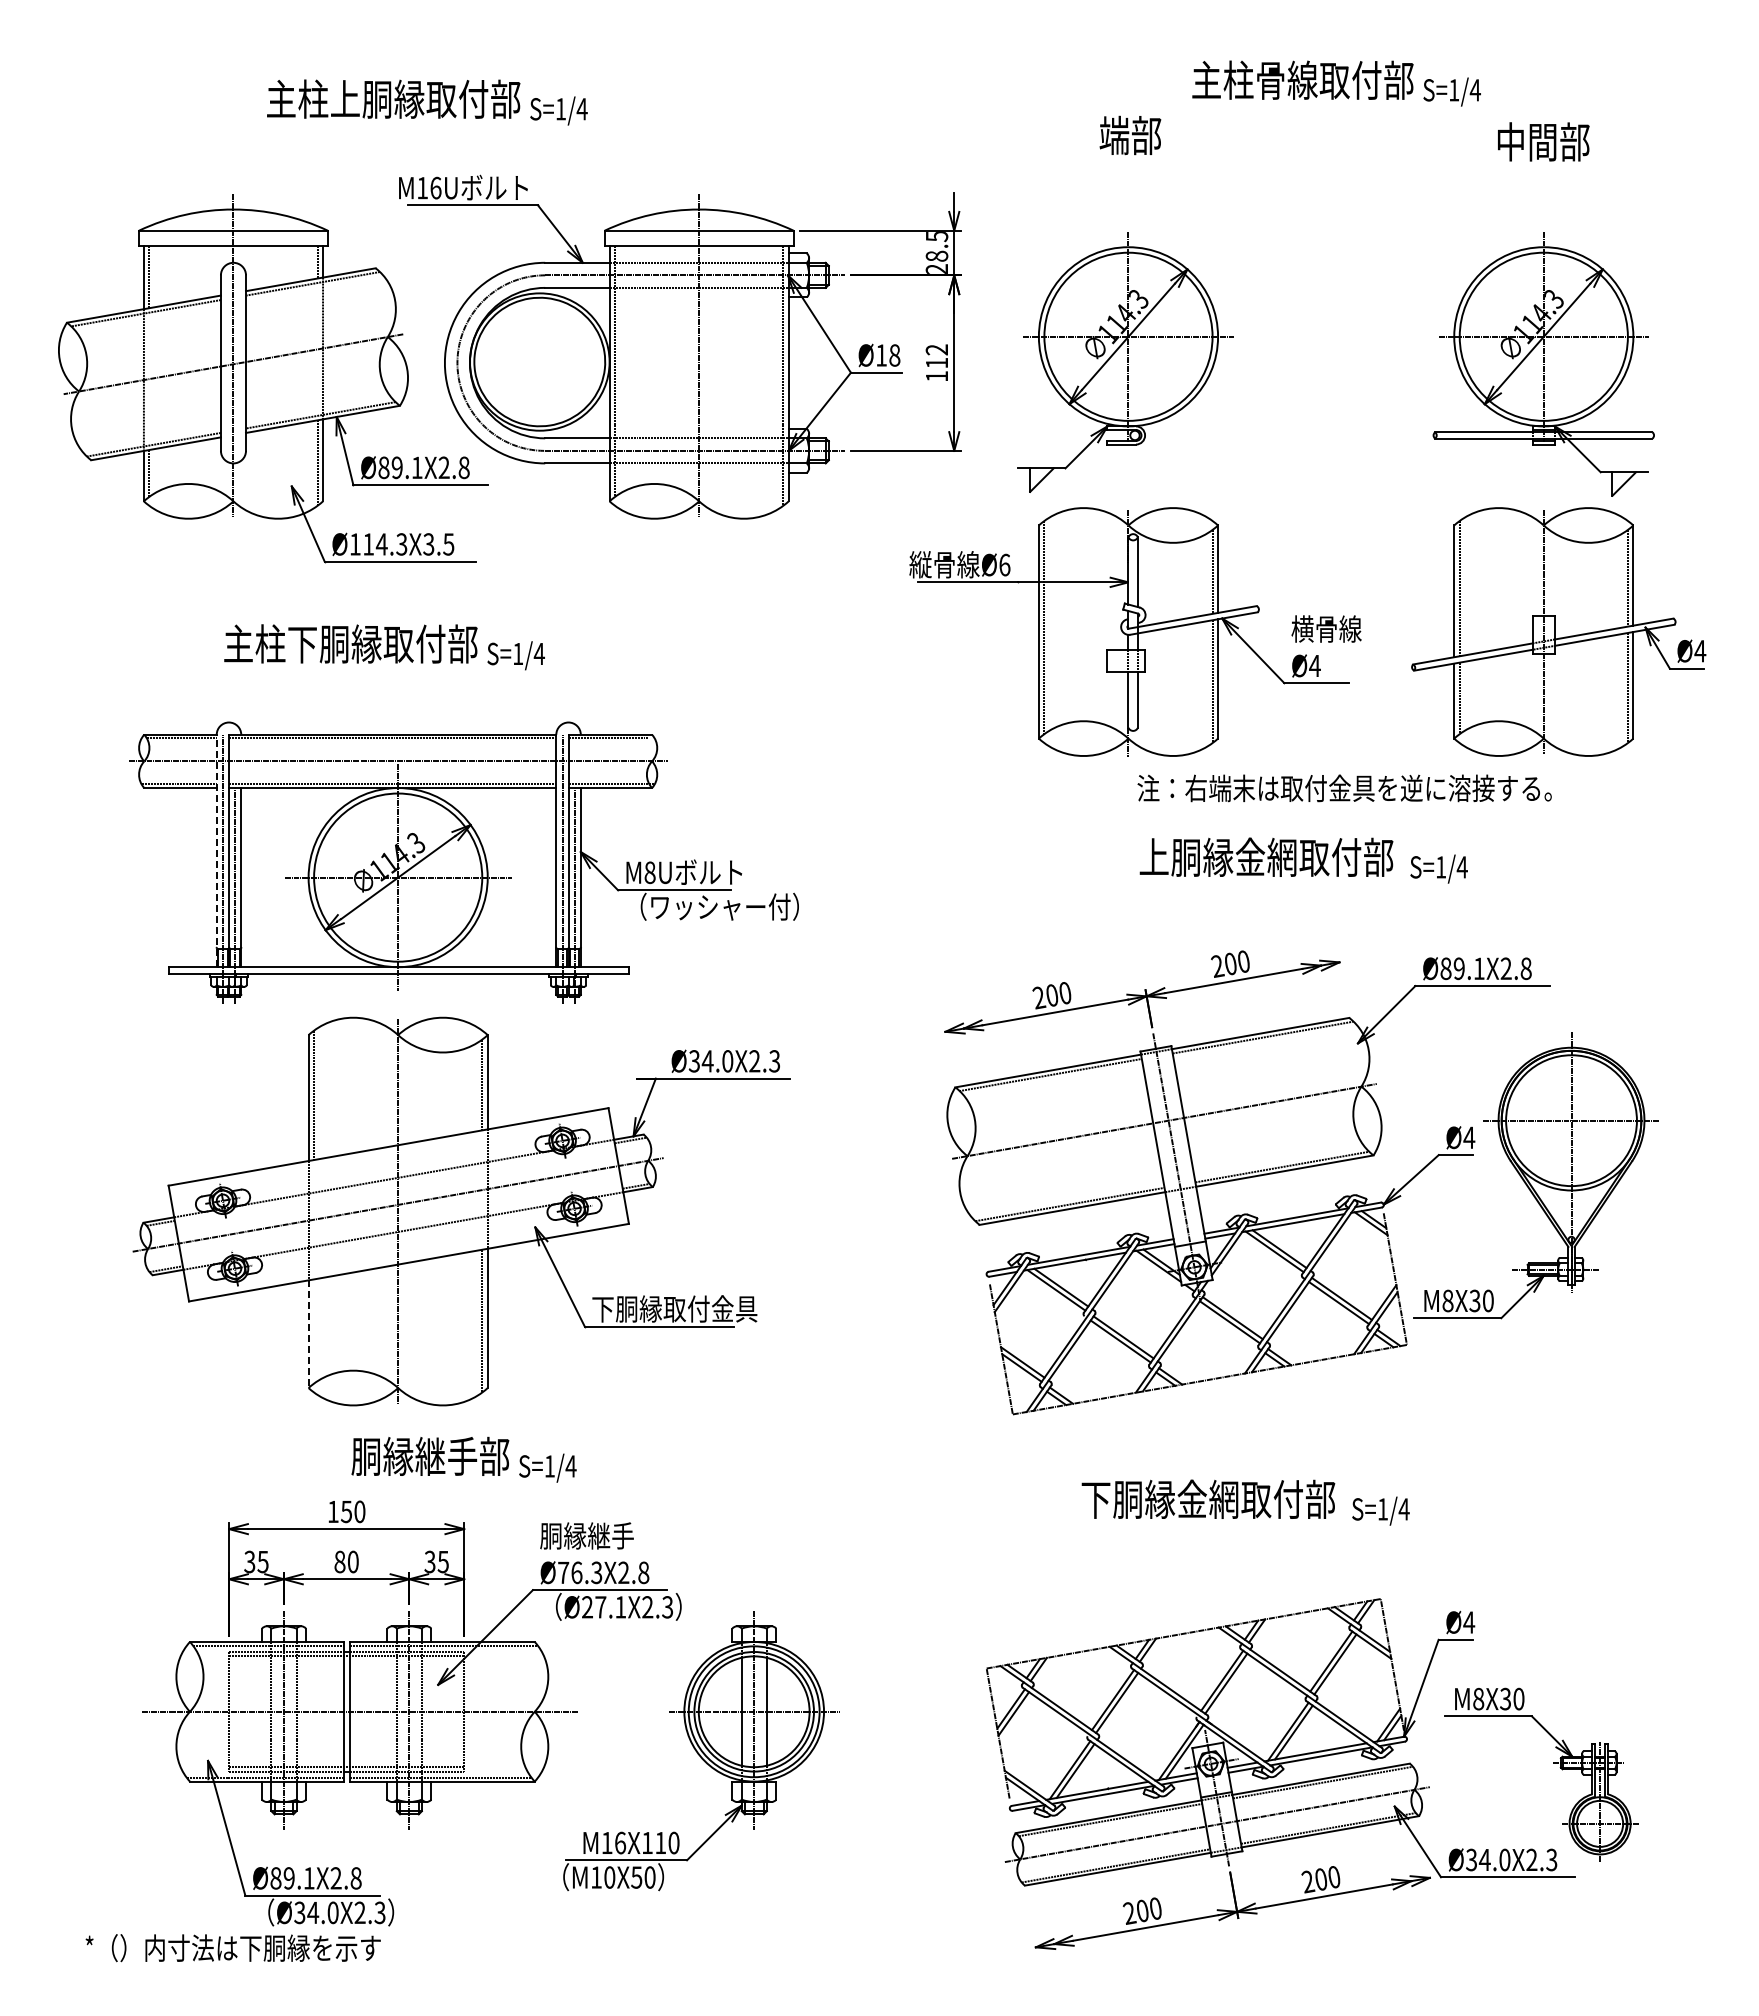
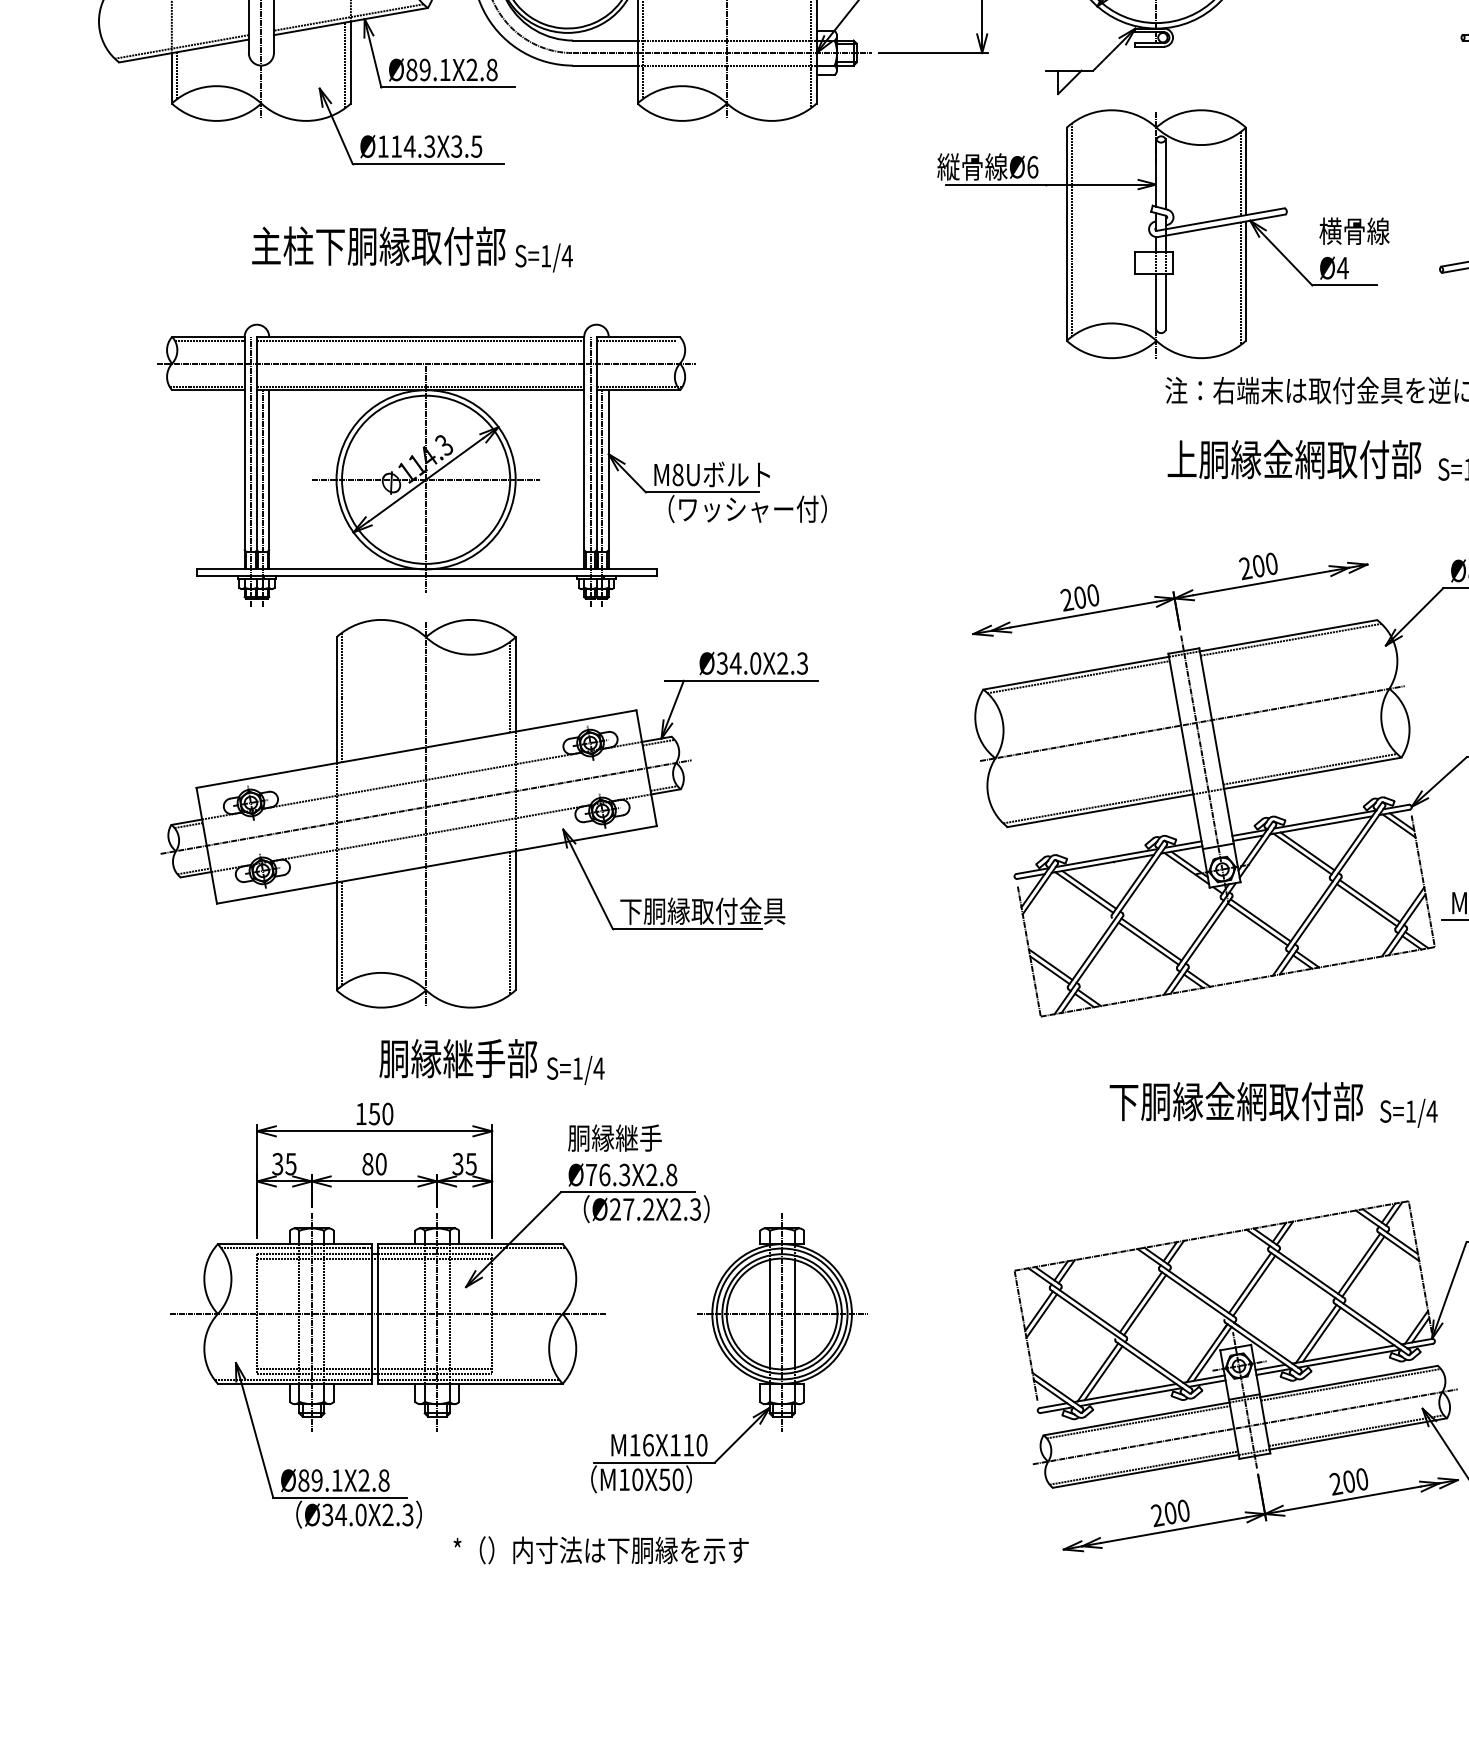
line: (216, 850) -> (244, 452), dashed -> solid
line: (314, 1331) -> (342, 933), added
line: (308, 1334) -> (336, 936), dashed -> solid
text: (620, 1607) -> (648, 1209), Ø27.1X2.3 -> Ø27.2X2.3
text: (232, 1948) -> (600, 1550), moved

